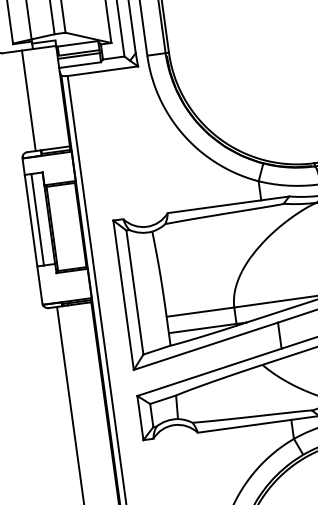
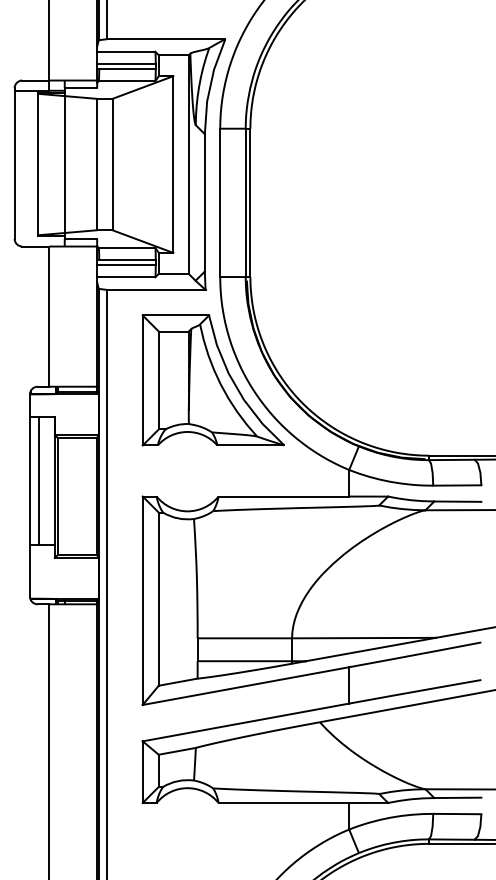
part: (151, 130) -> (212, 380), added

